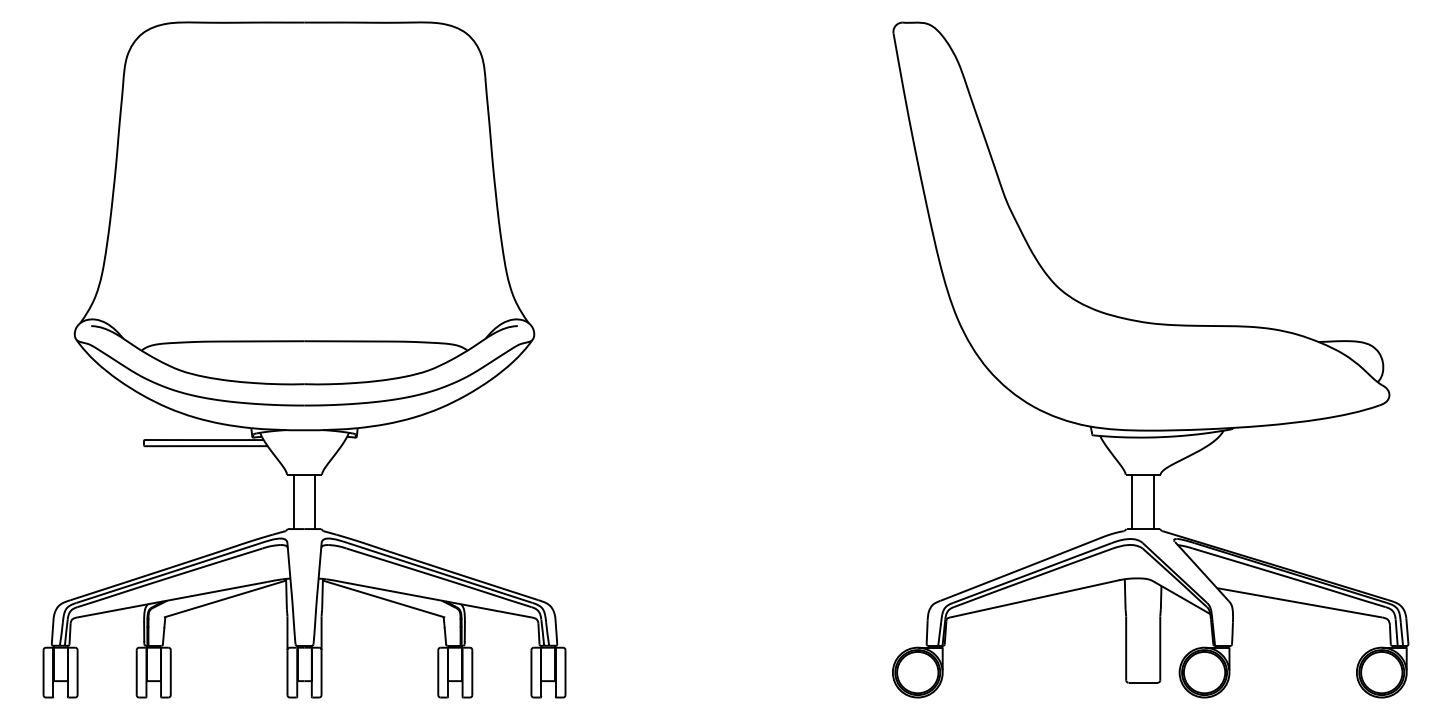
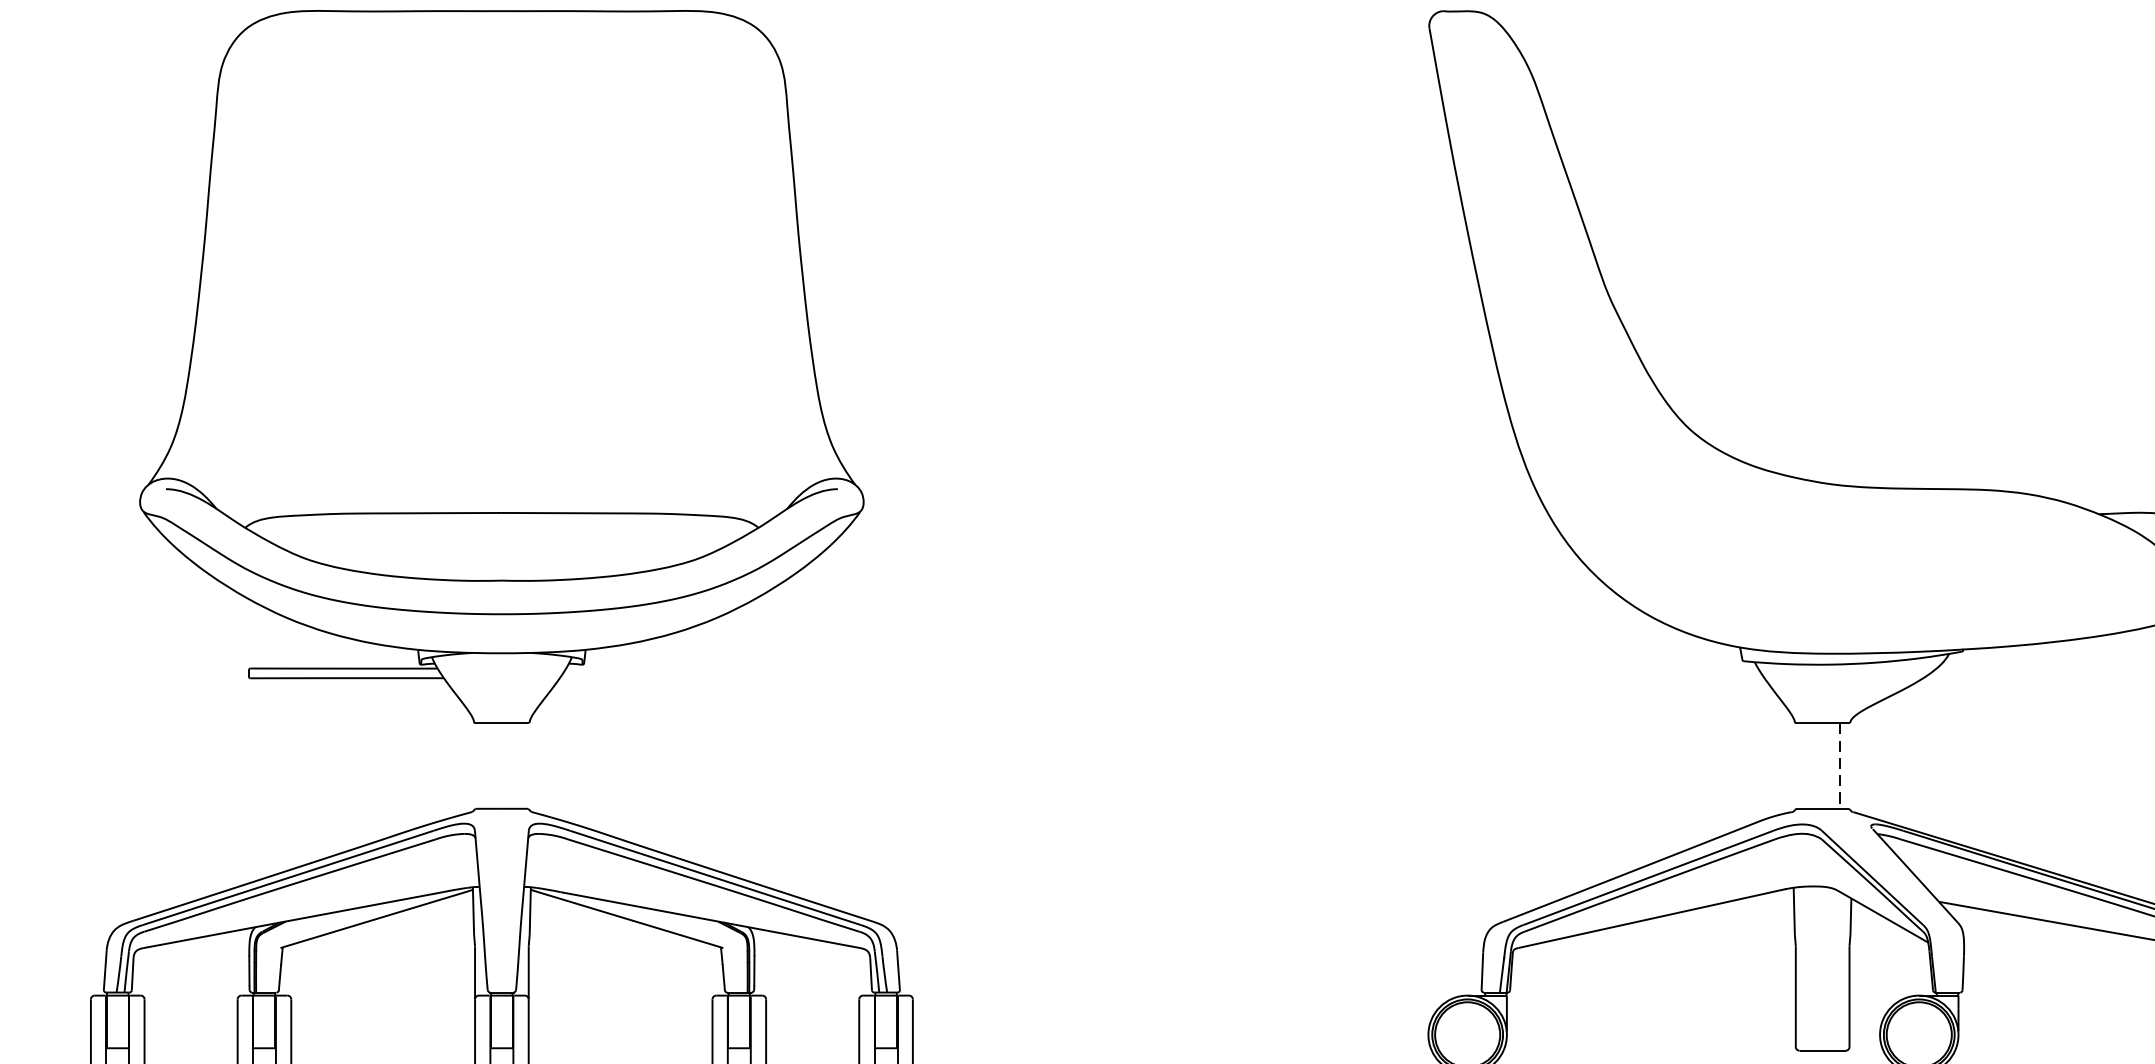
line: (293, 501) -> (484, 765), removed
line: (315, 501) -> (519, 765), removed
line: (1132, 501) -> (1805, 765), removed
line: (1153, 502) -> (1838, 766), solid -> dashed

